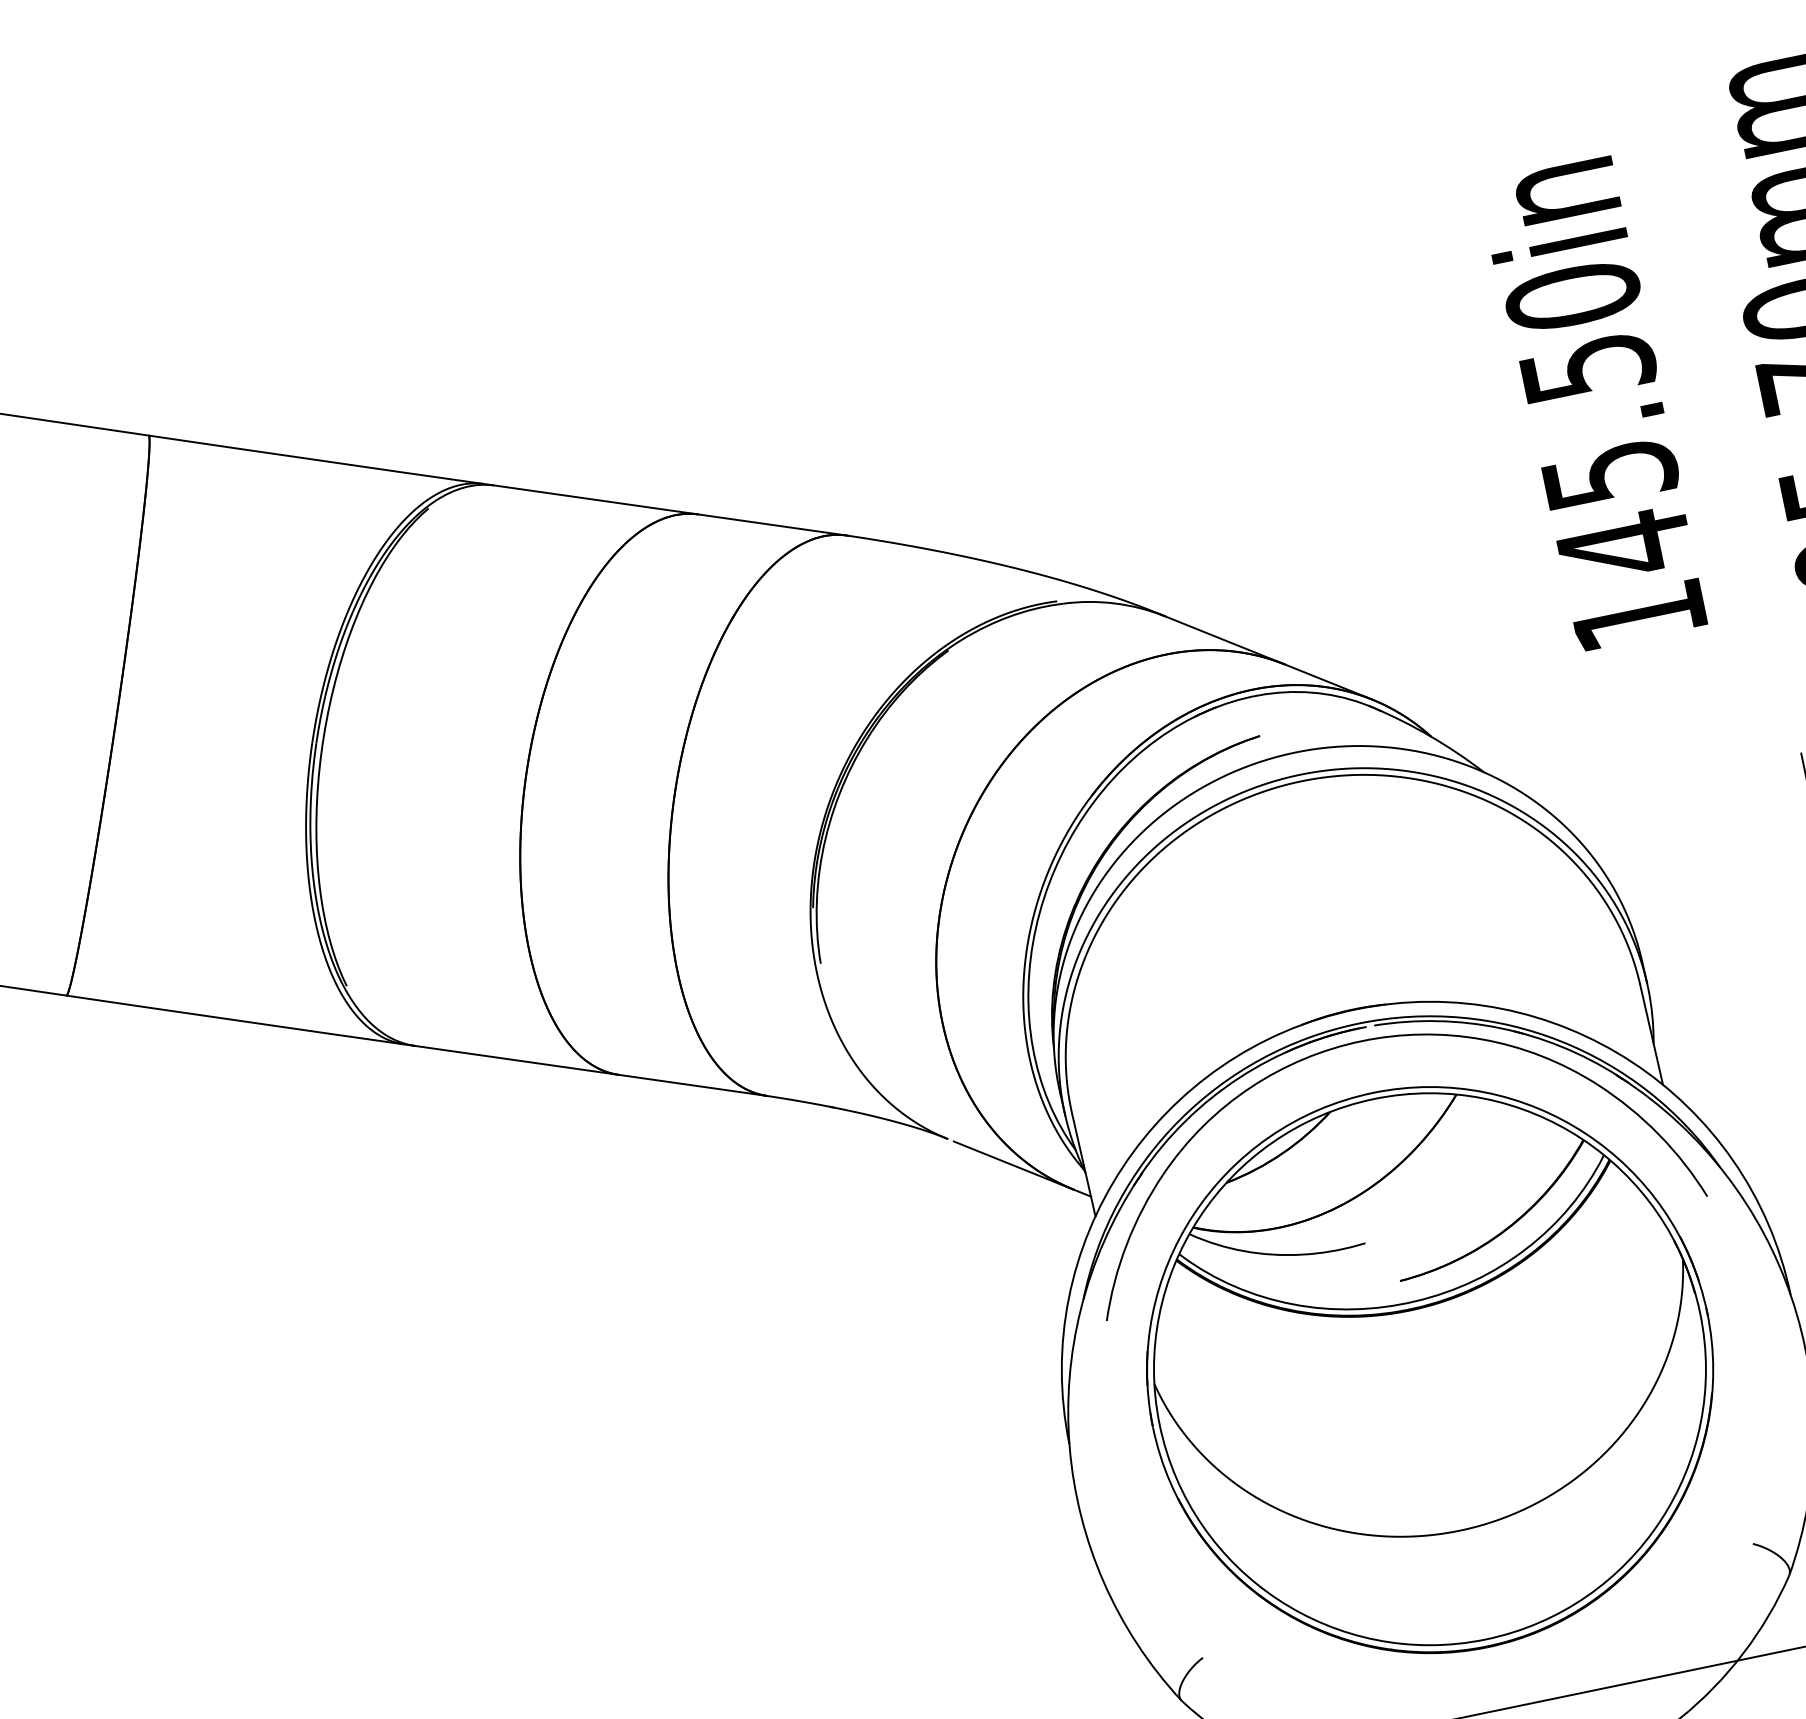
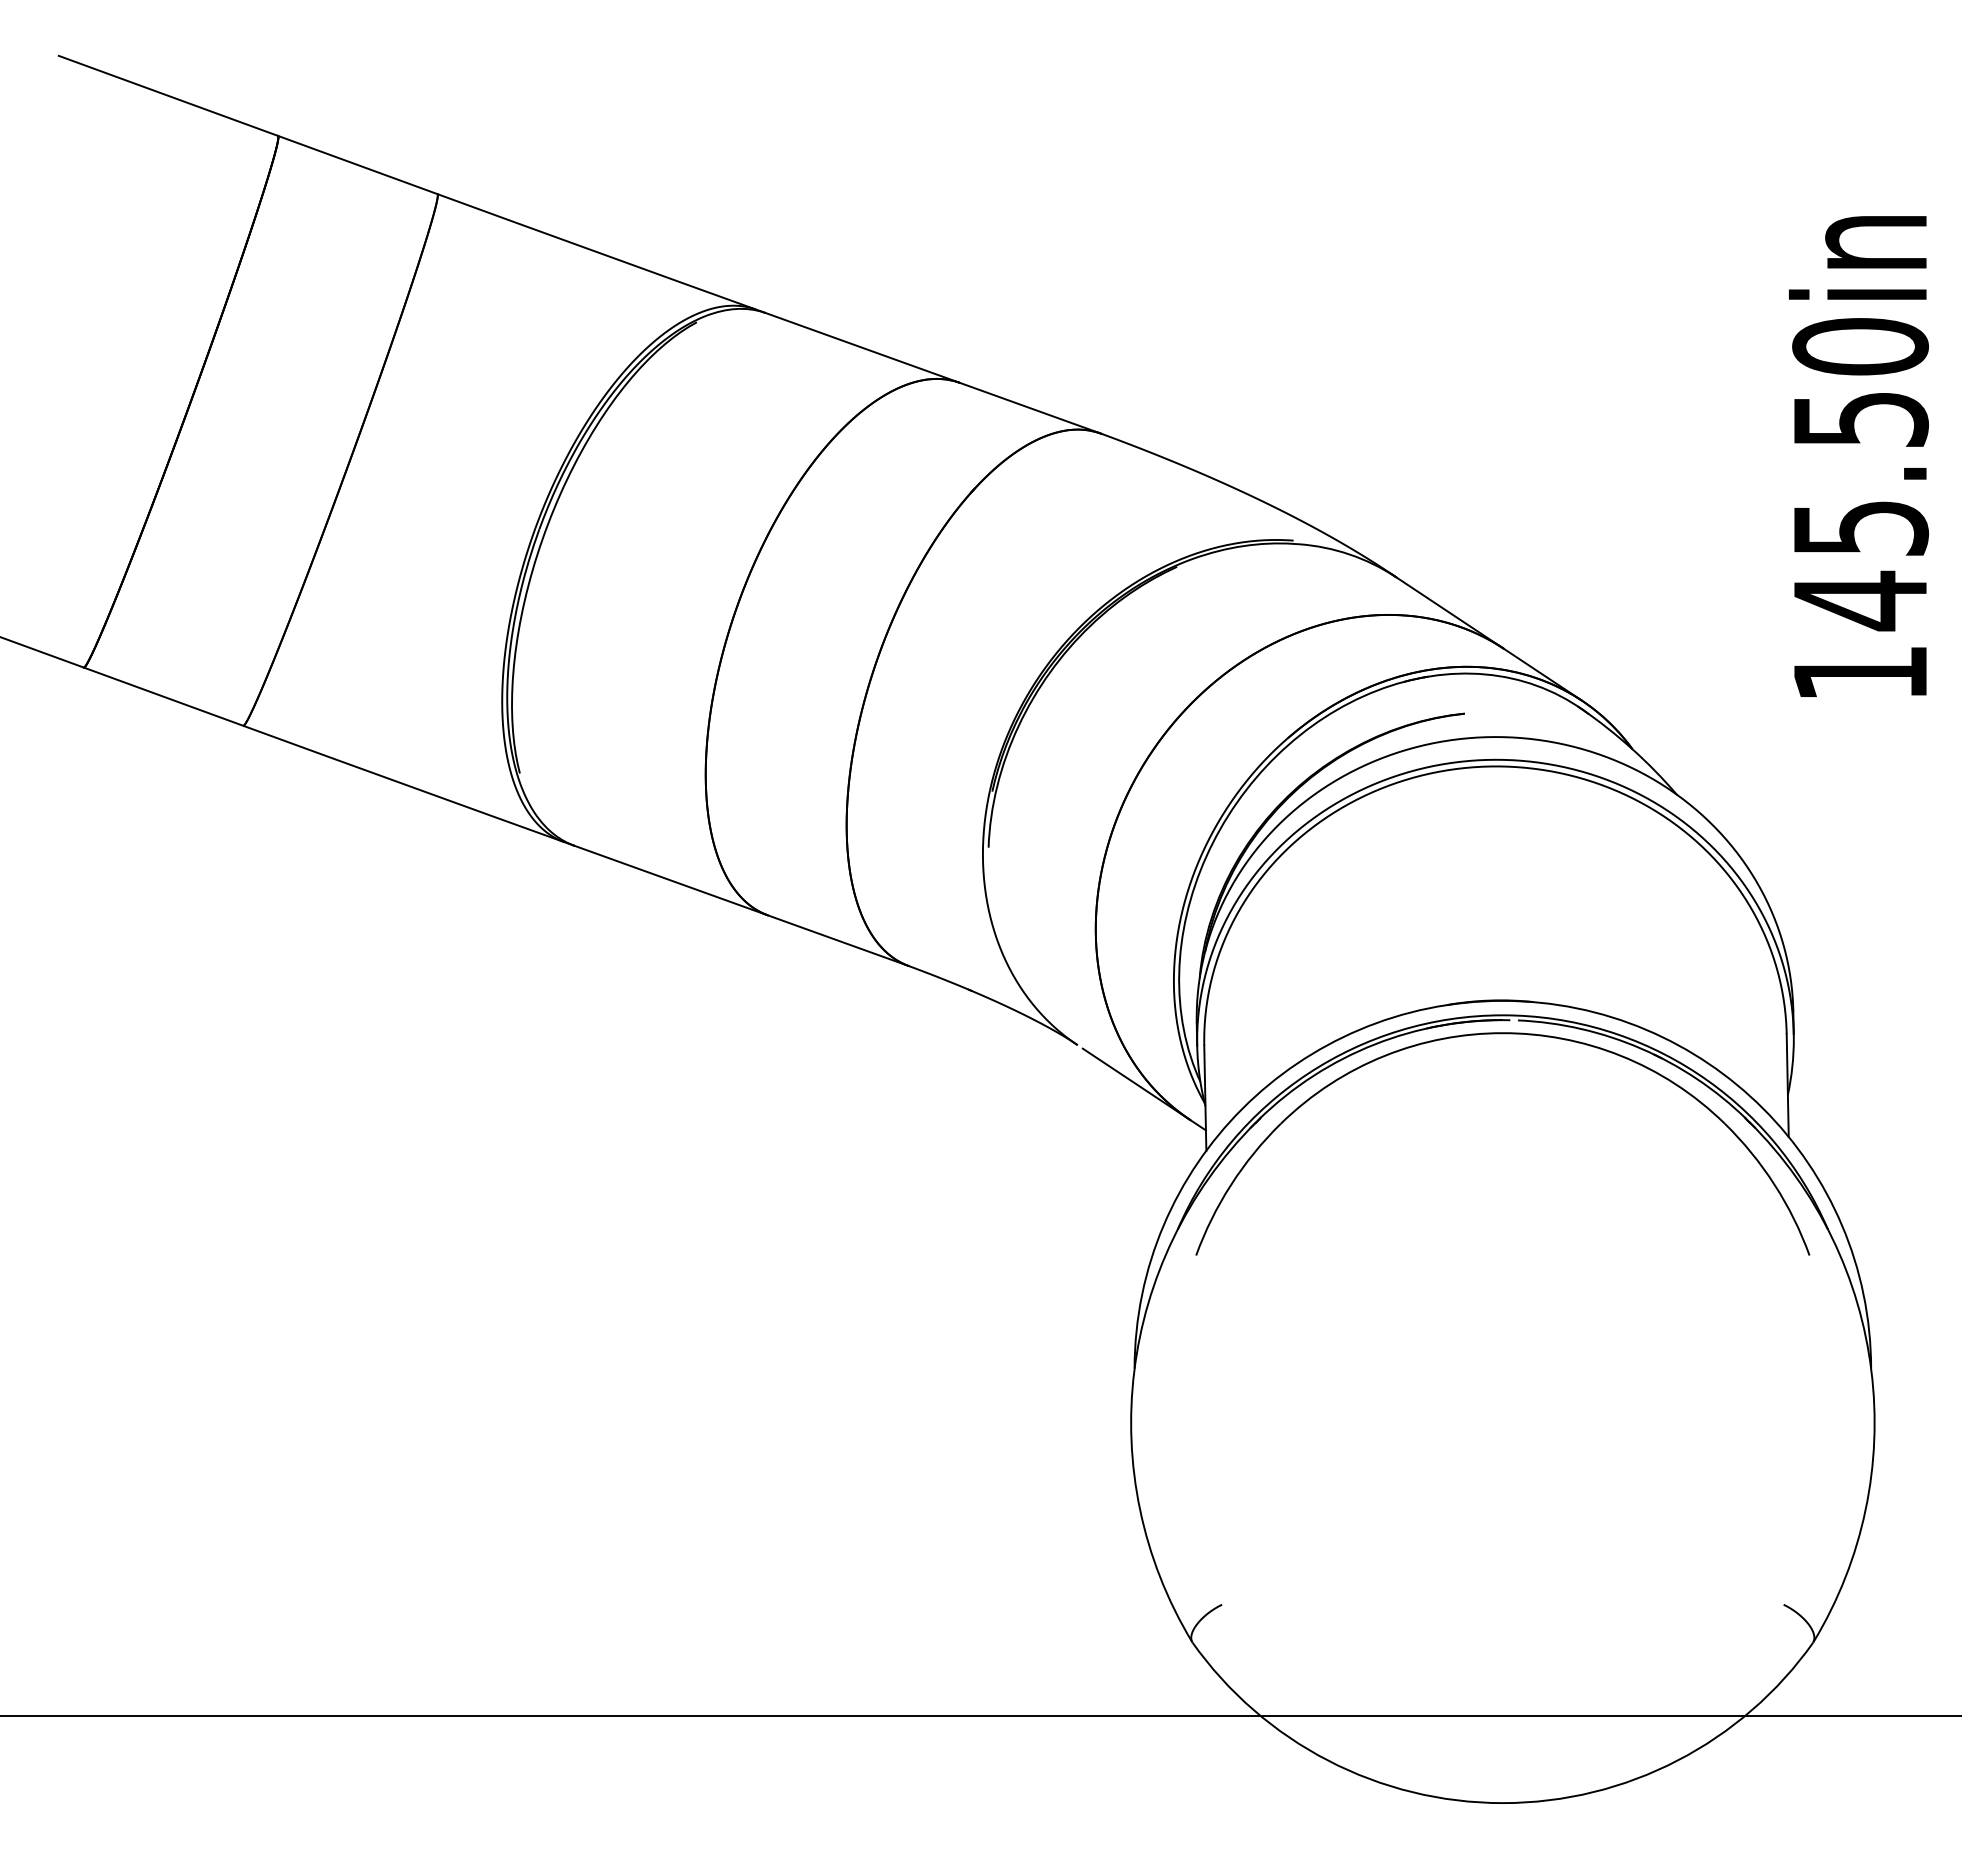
part: (1429, 1369) -> (1502, 1368), removed

